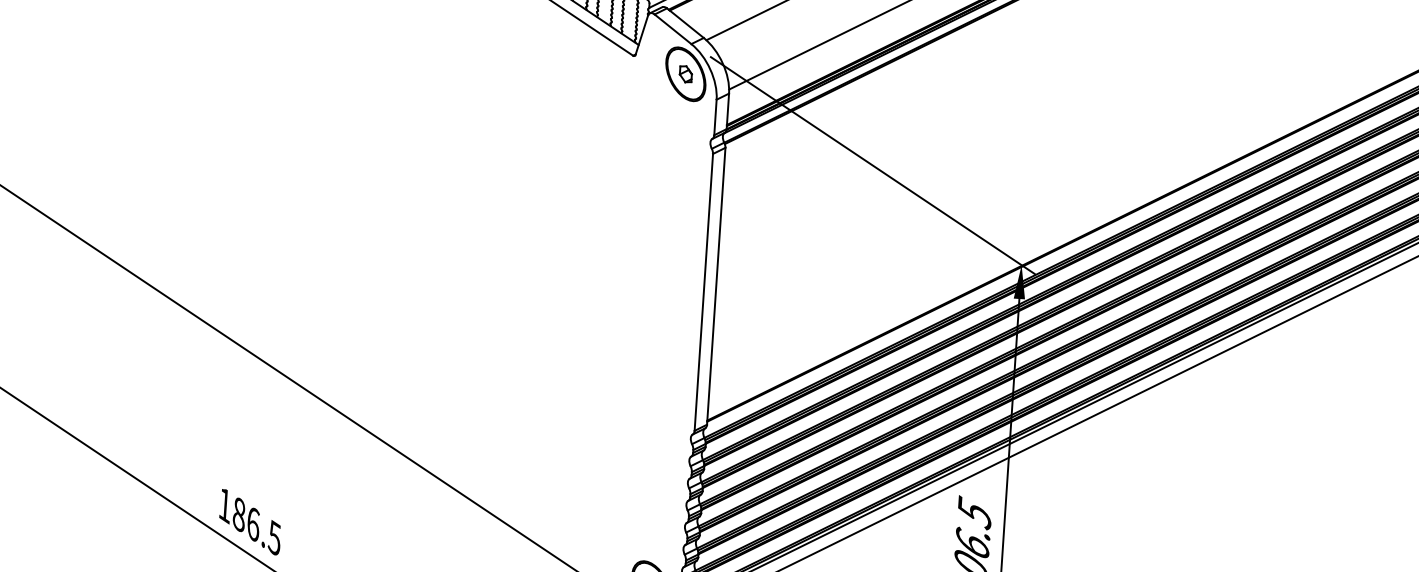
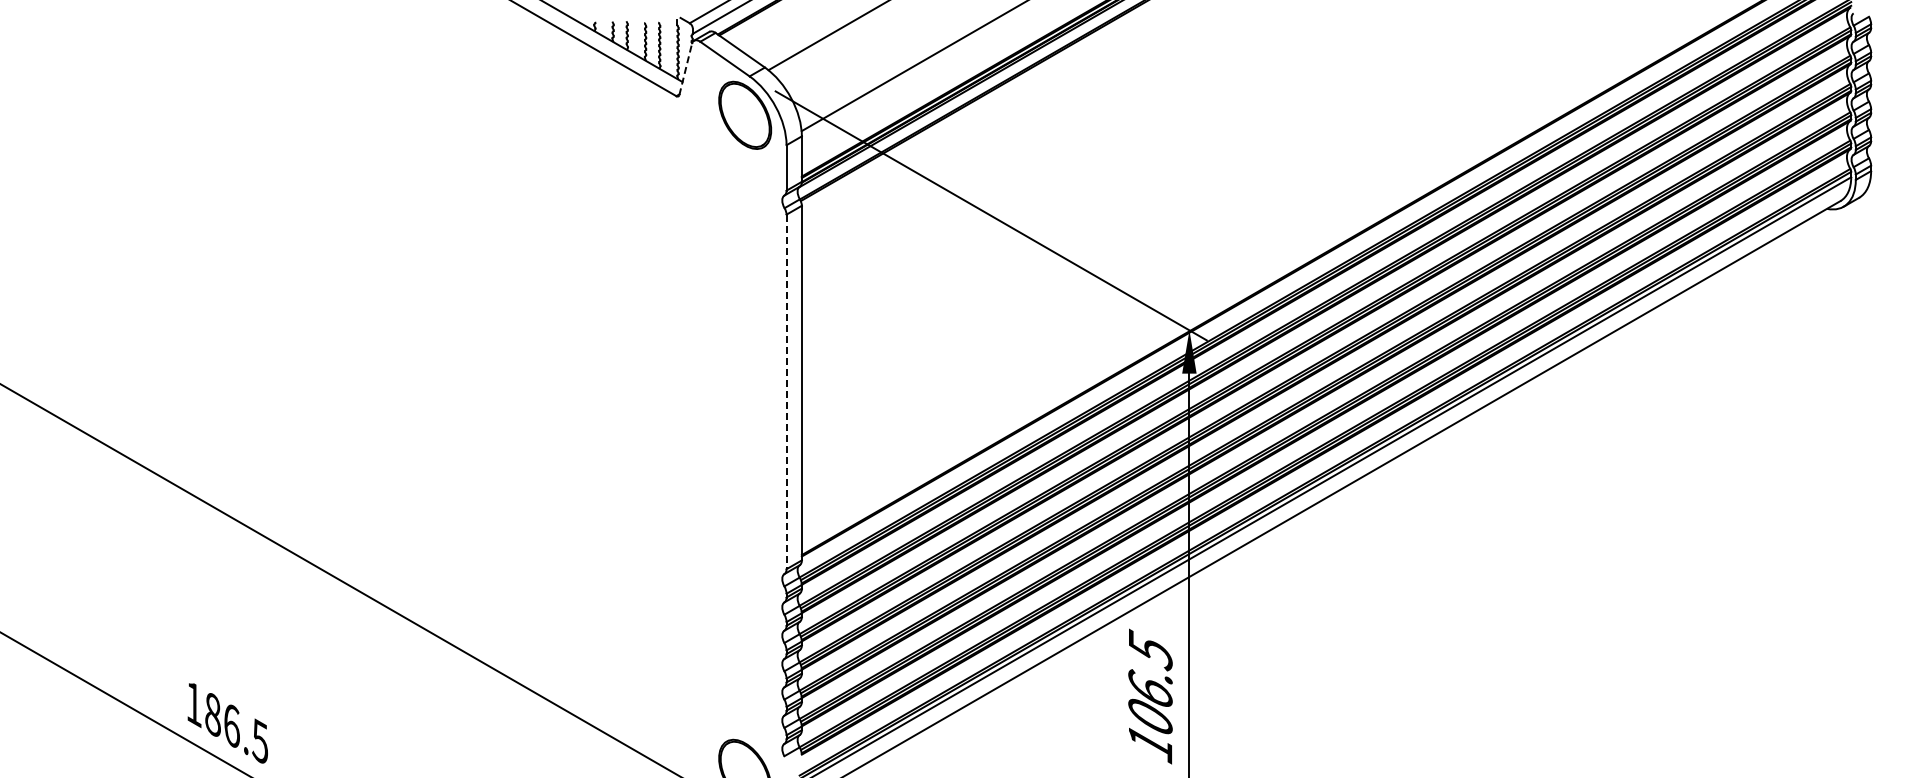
line: (641, 35) -> (685, 69), solid -> dashed
part: (685, 74) -> (744, 115), removed
line: (703, 292) -> (786, 392), solid -> dashed

